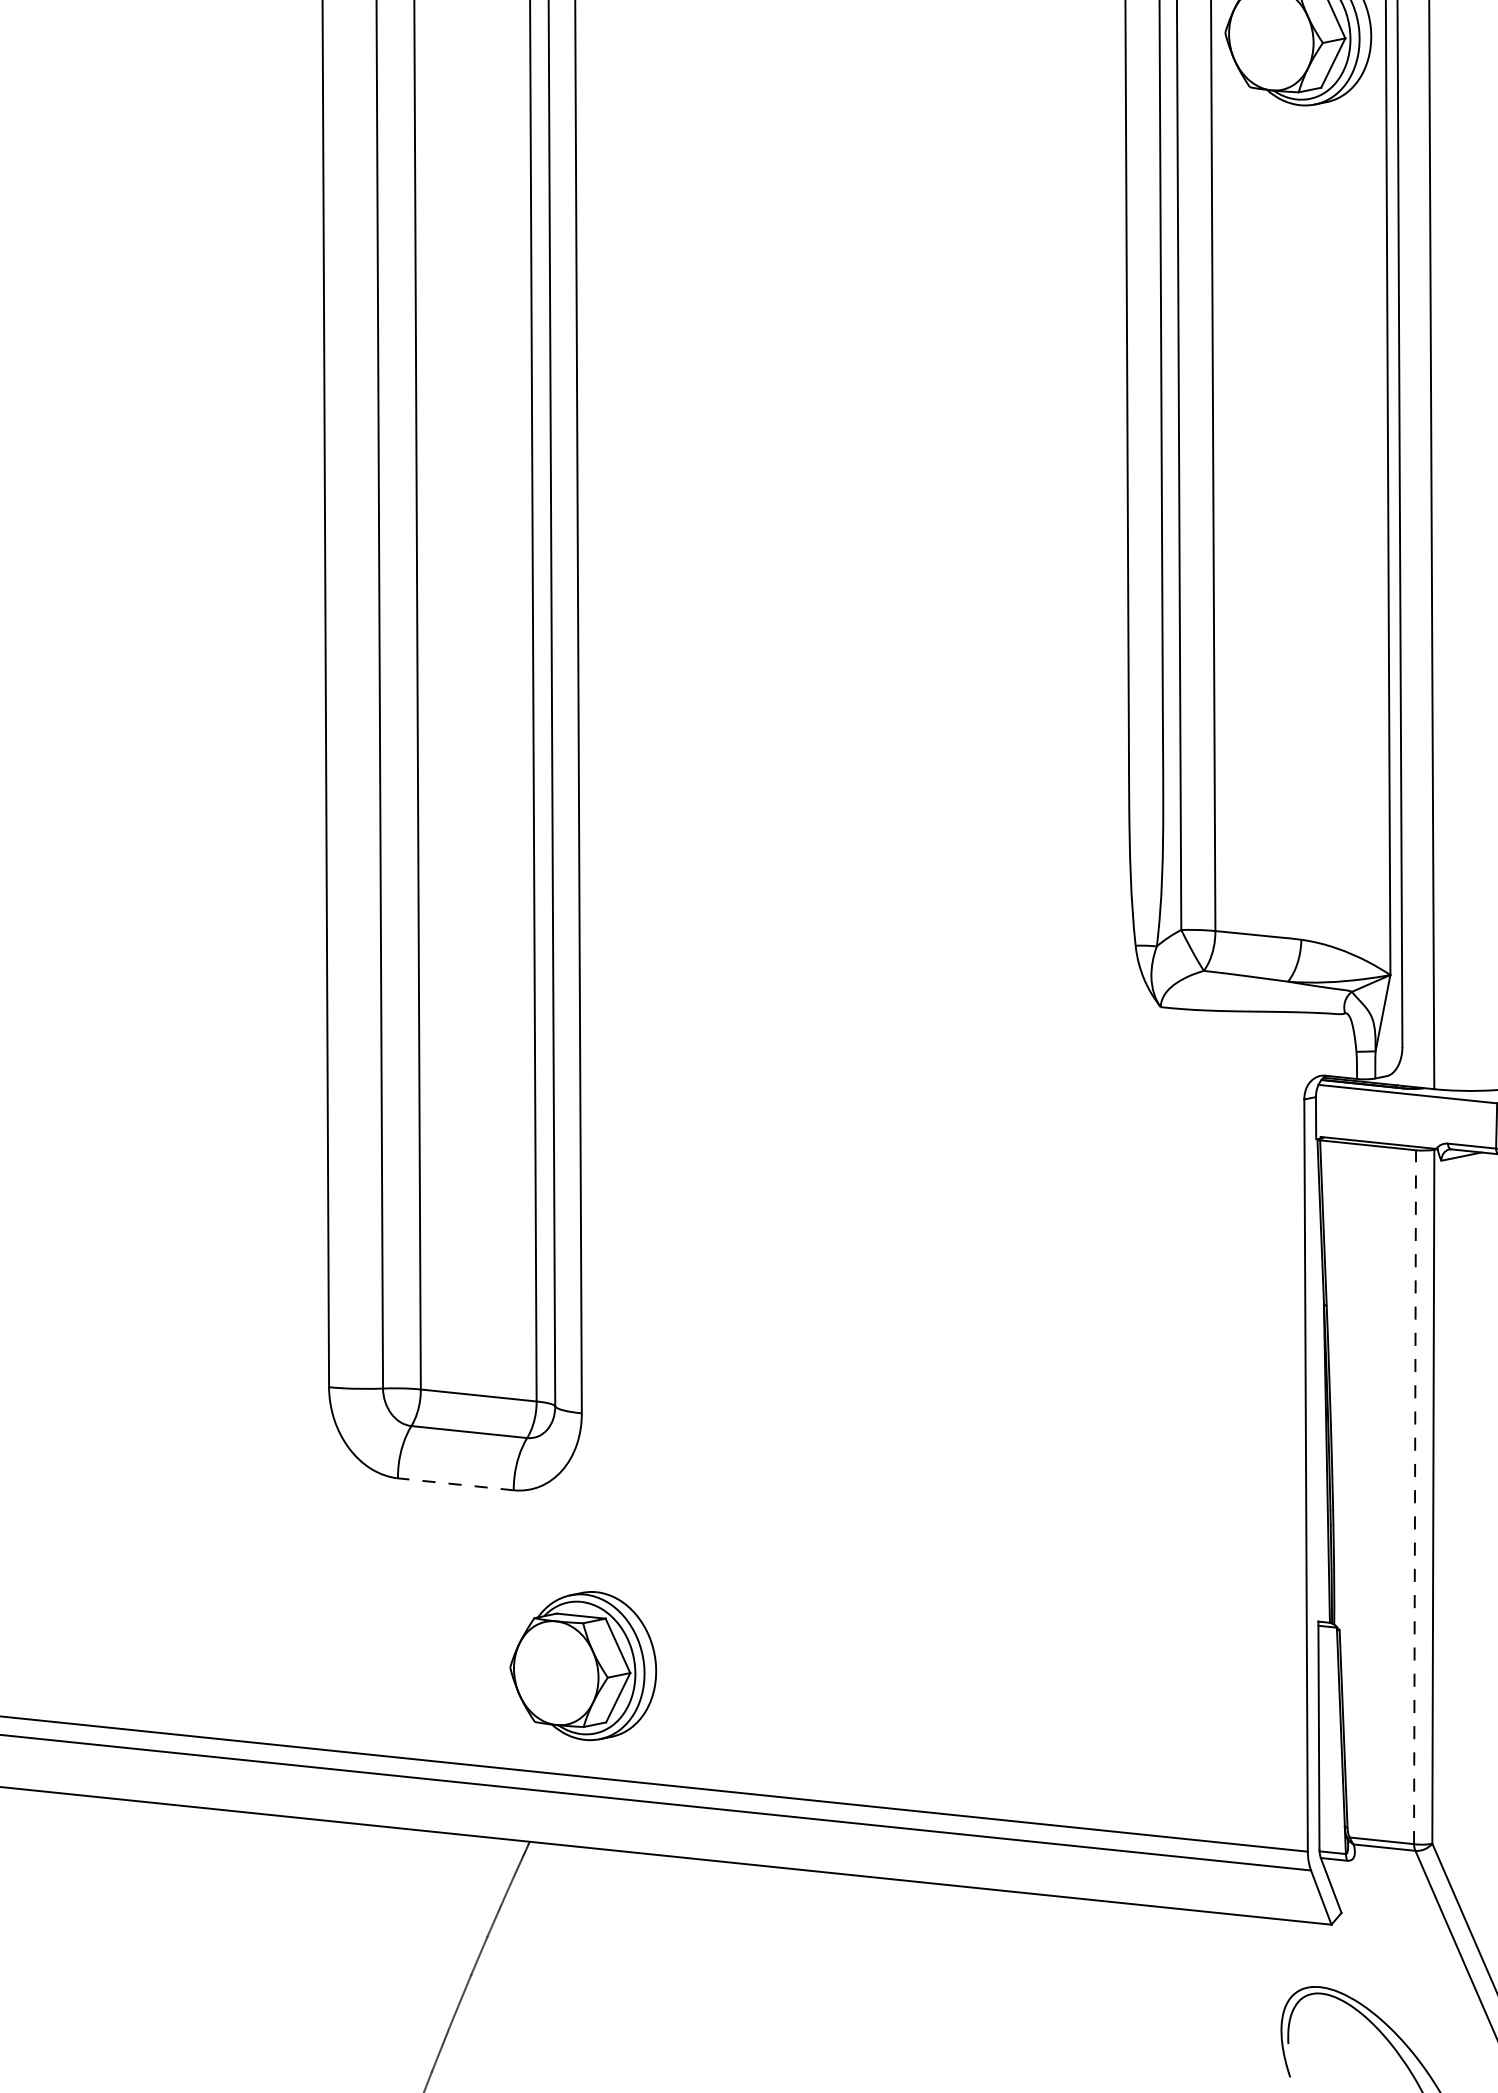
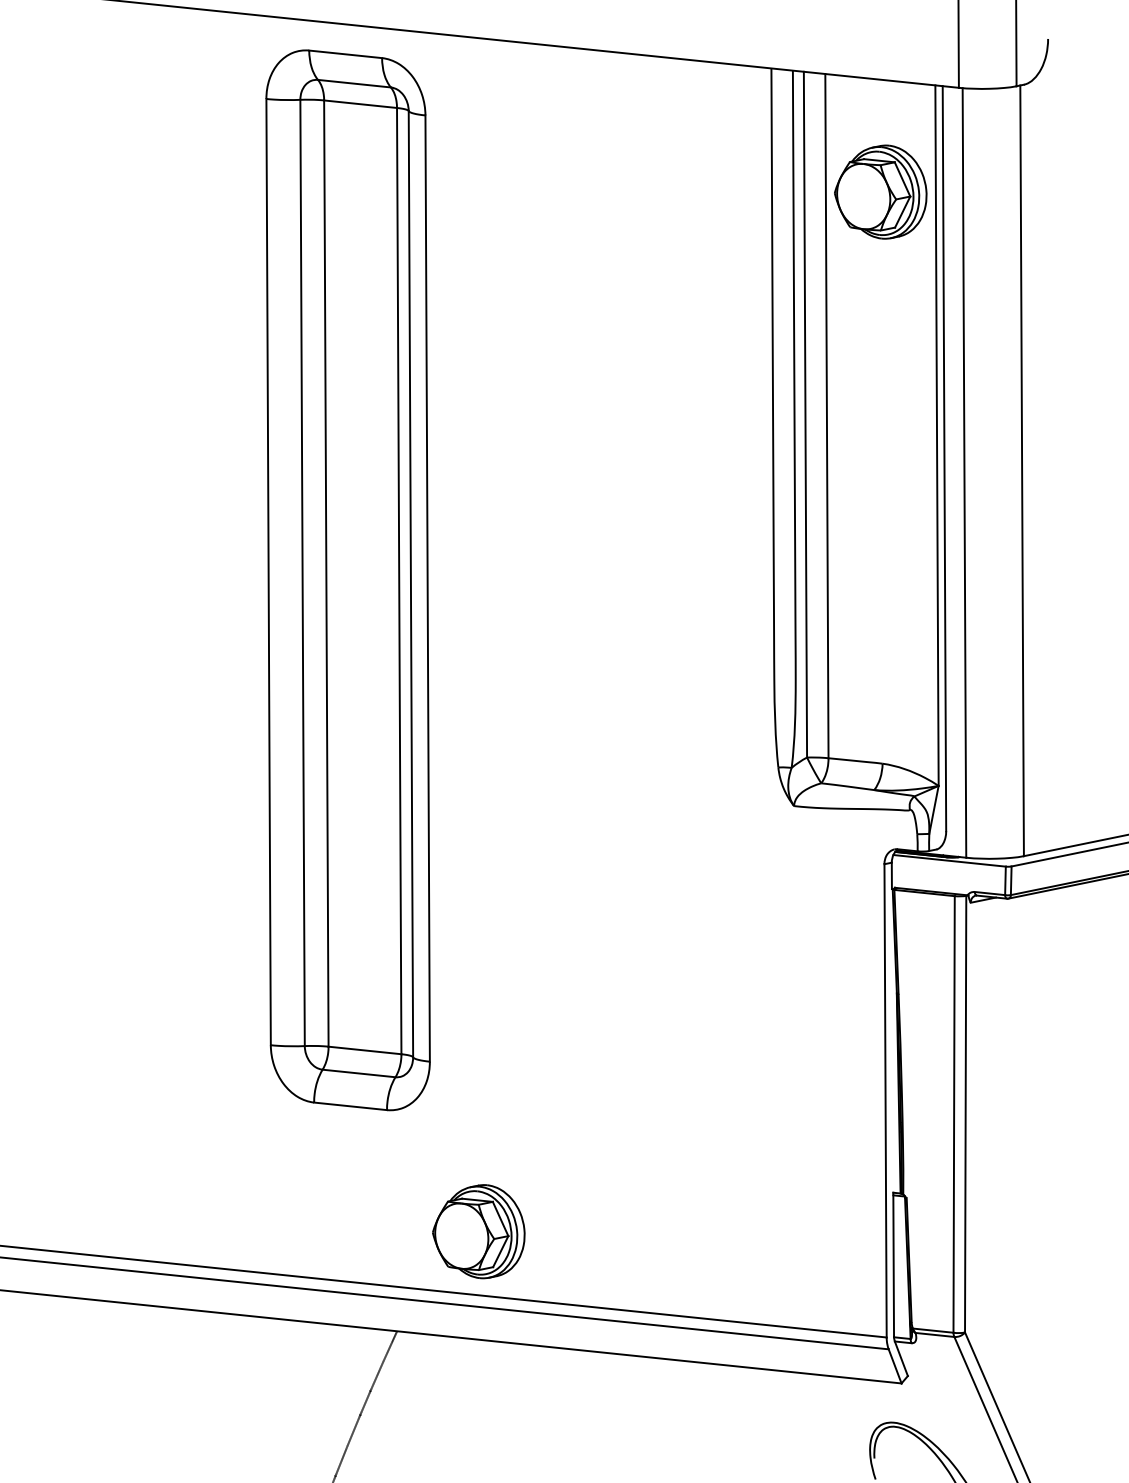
line: (455, 1484) -> (350, 1106), dashed -> solid
line: (1415, 1495) -> (954, 1113), dashed -> solid
part: (582, 1665) -> (478, 1231), moved

